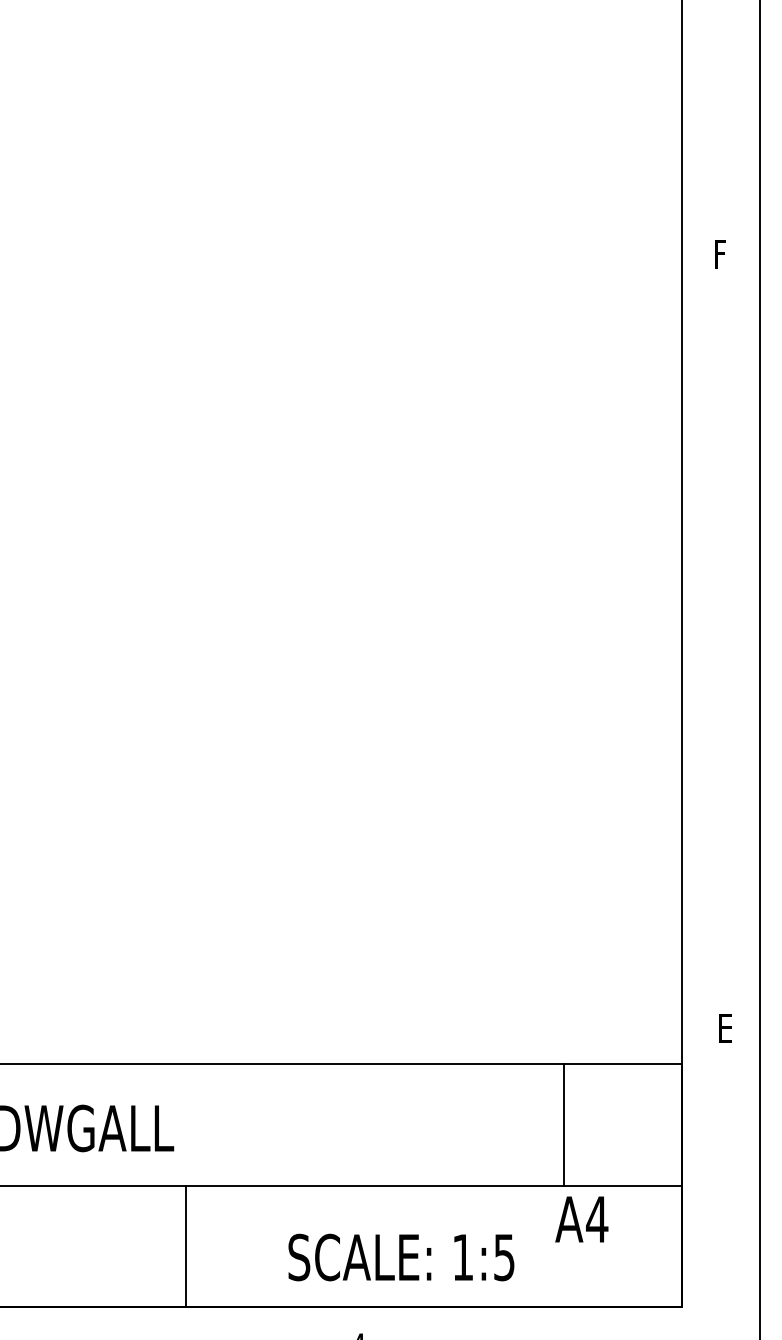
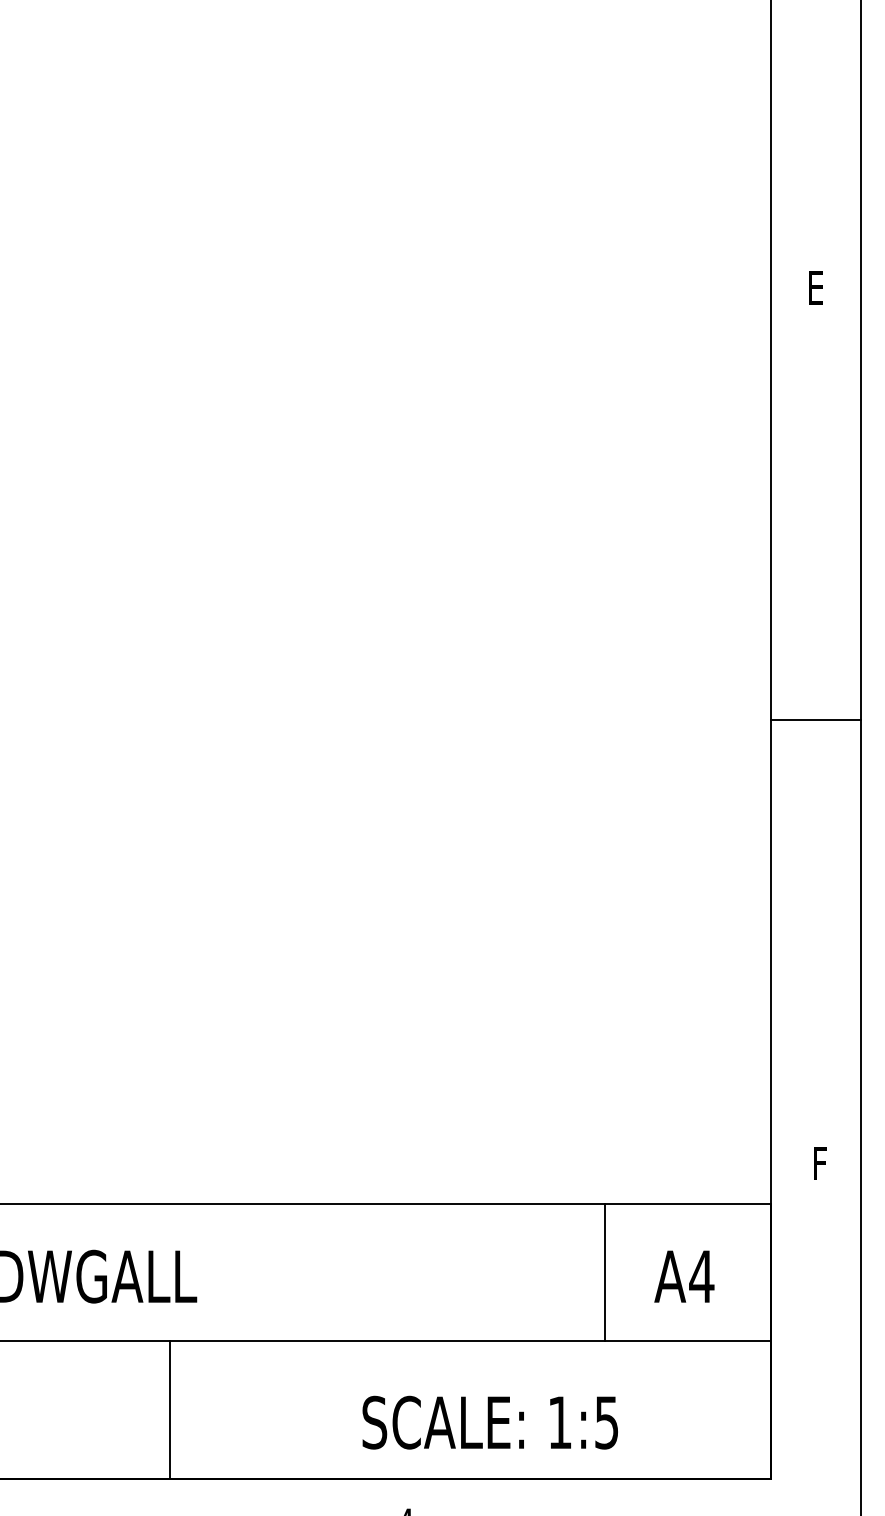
text: (722, 254) -> (817, 287), F -> E
line: (720, 636) -> (815, 720), added
text: (726, 1028) -> (822, 1163), E -> F
line: (564, 1124) -> (604, 1272), moved
text: (581, 1219) -> (684, 1276), moved
line: (185, 1245) -> (170, 1409), moved
text: (400, 1257) -> (489, 1422), moved

